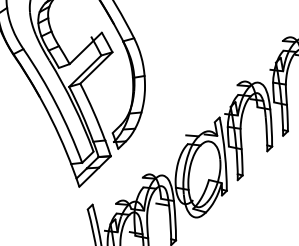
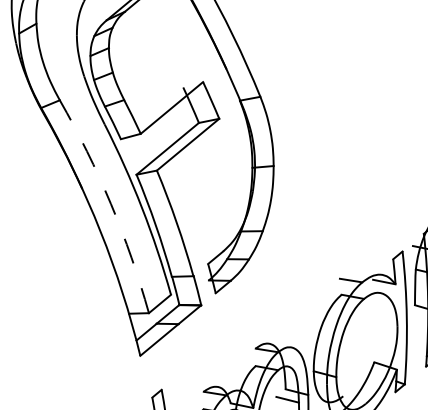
arc: (56, 104) -> (111, 204), solid -> dashed

